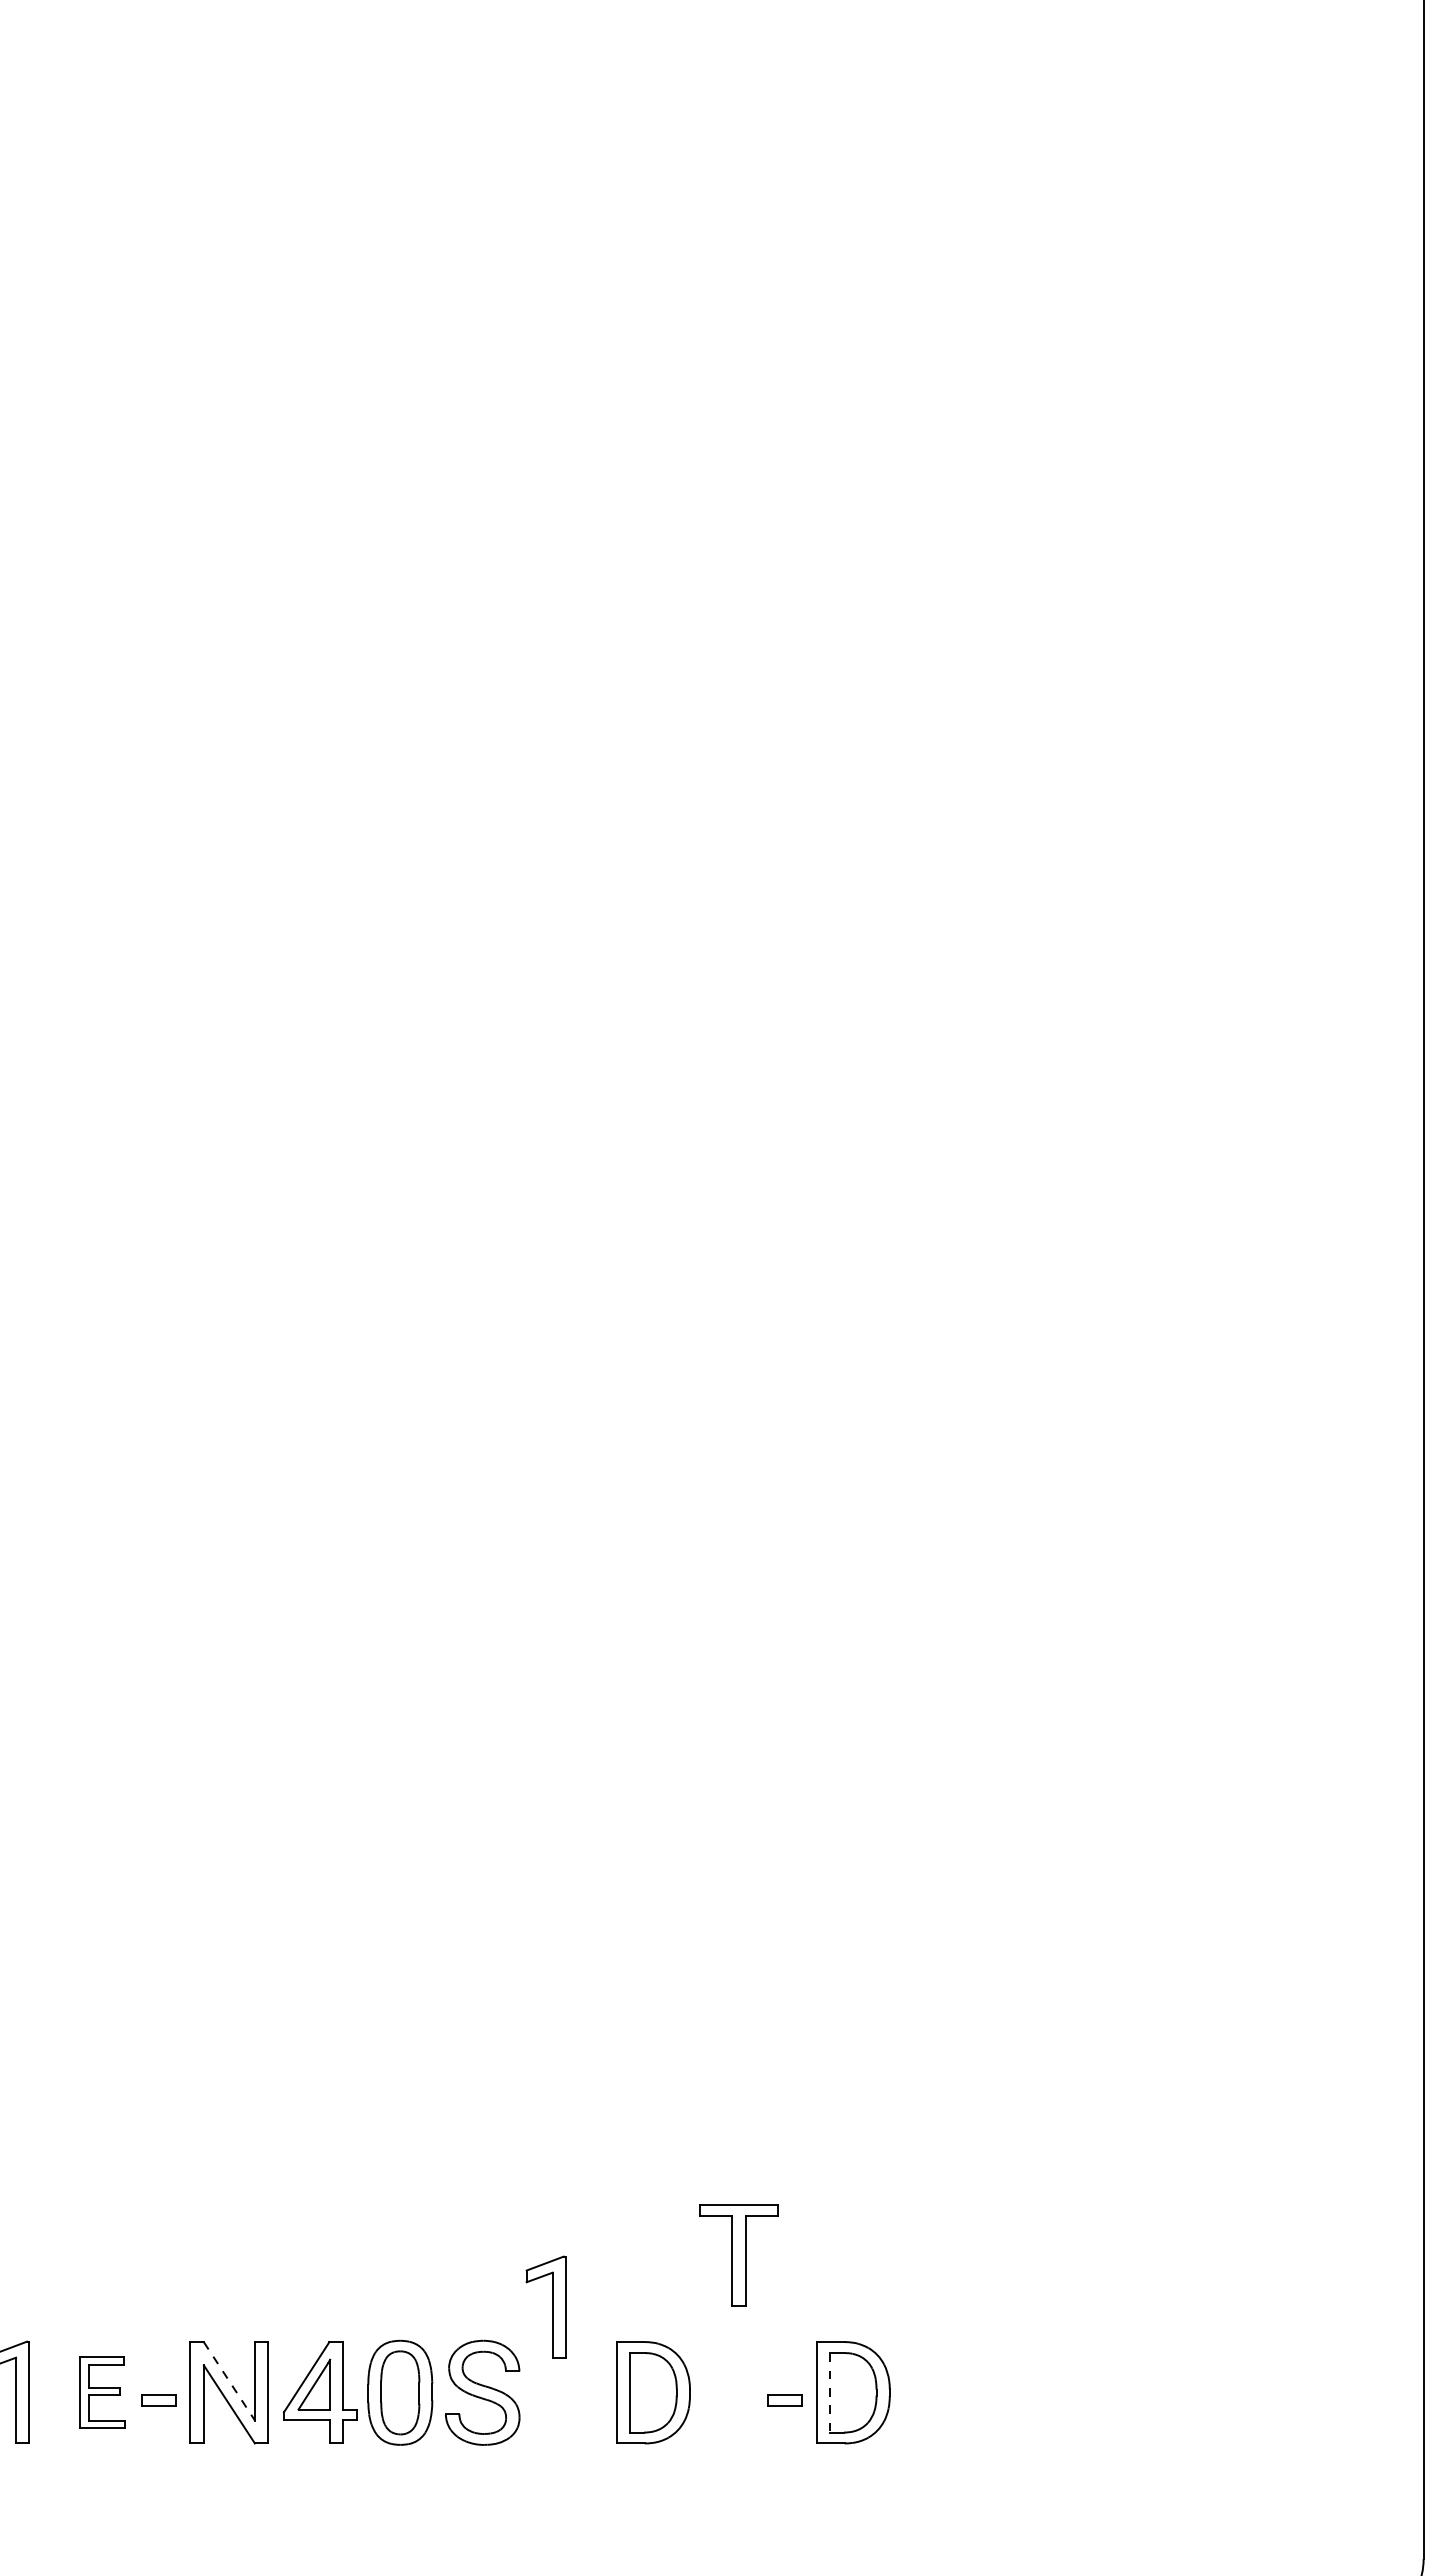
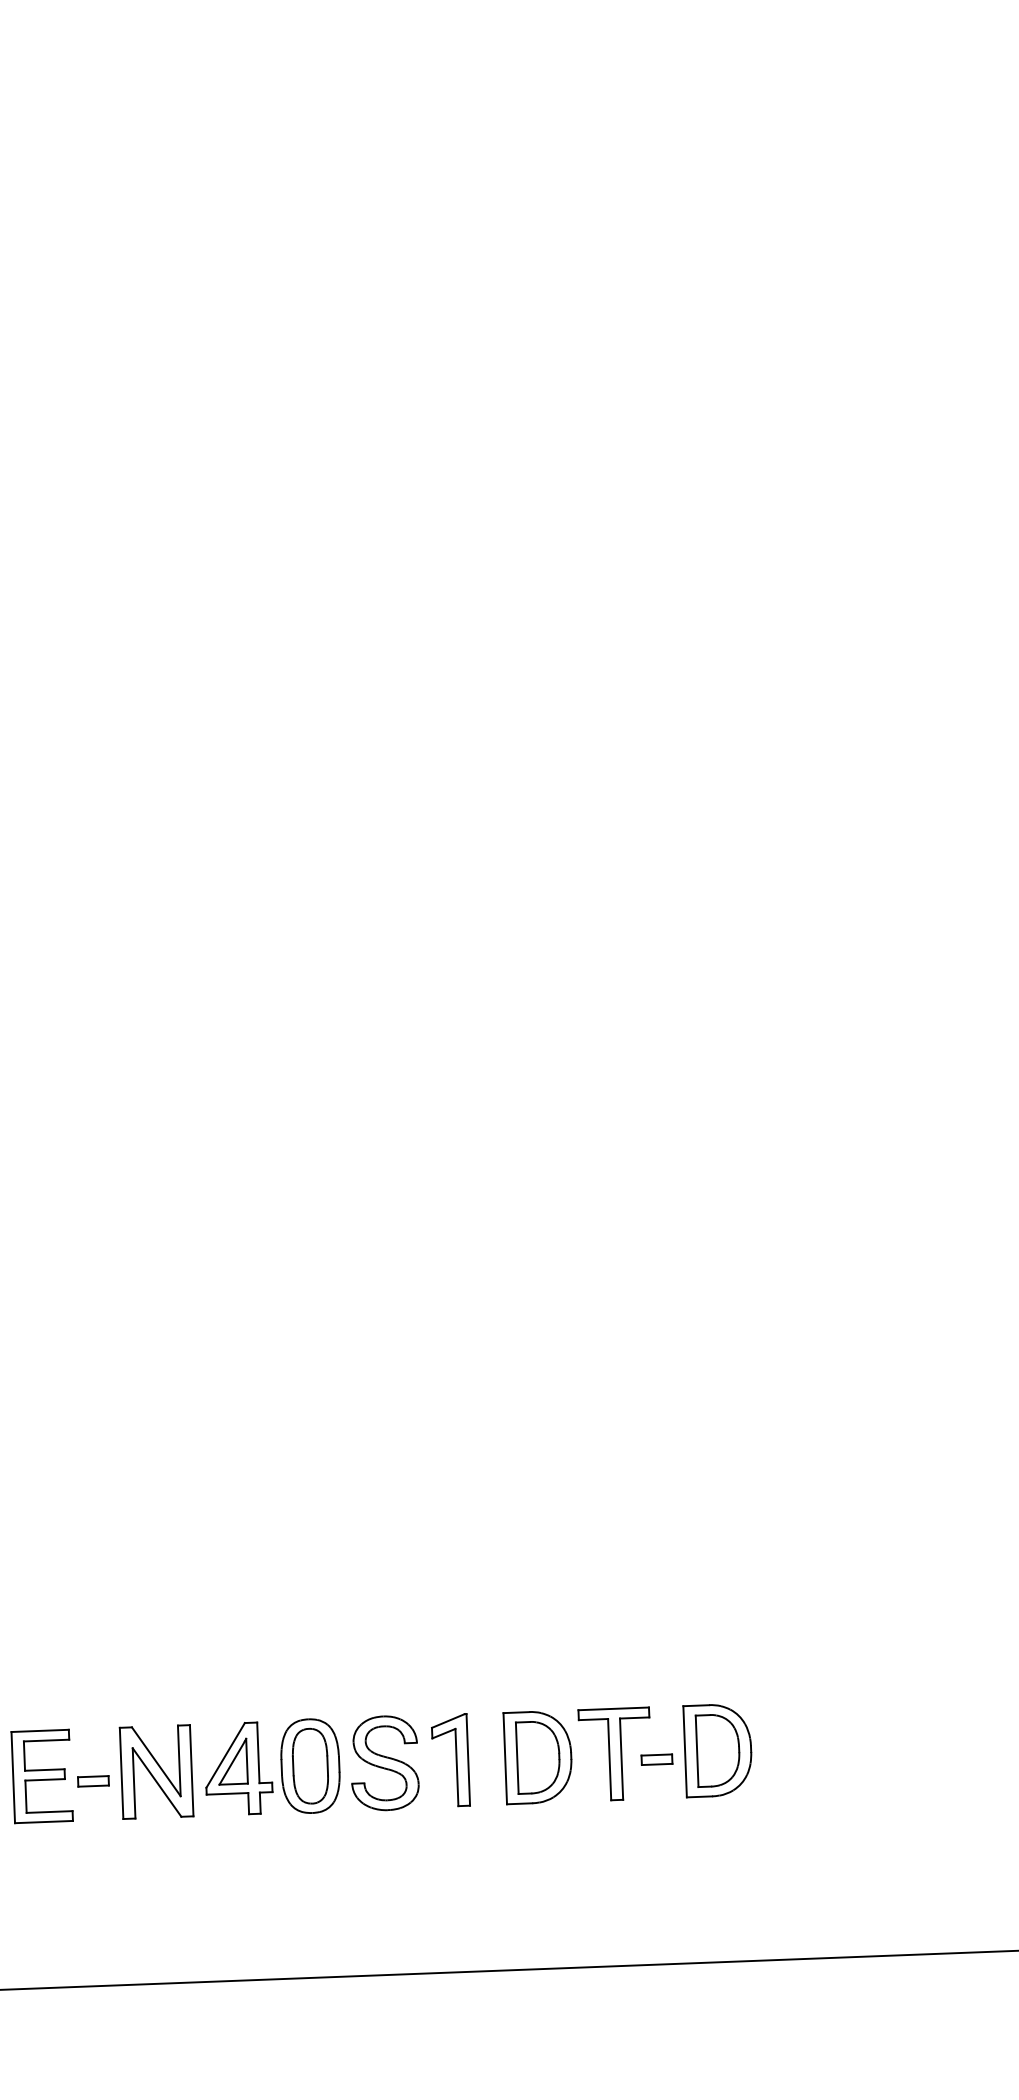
part: (738, 2255) -> (614, 1754), moved
part: (552, 2306) -> (456, 1759), moved
line: (229, 2381) -> (156, 1761), dashed -> solid
part: (101, 2392) -> (41, 1776), size x1.43
line: (829, 2392) -> (696, 1751), dashed -> solid

